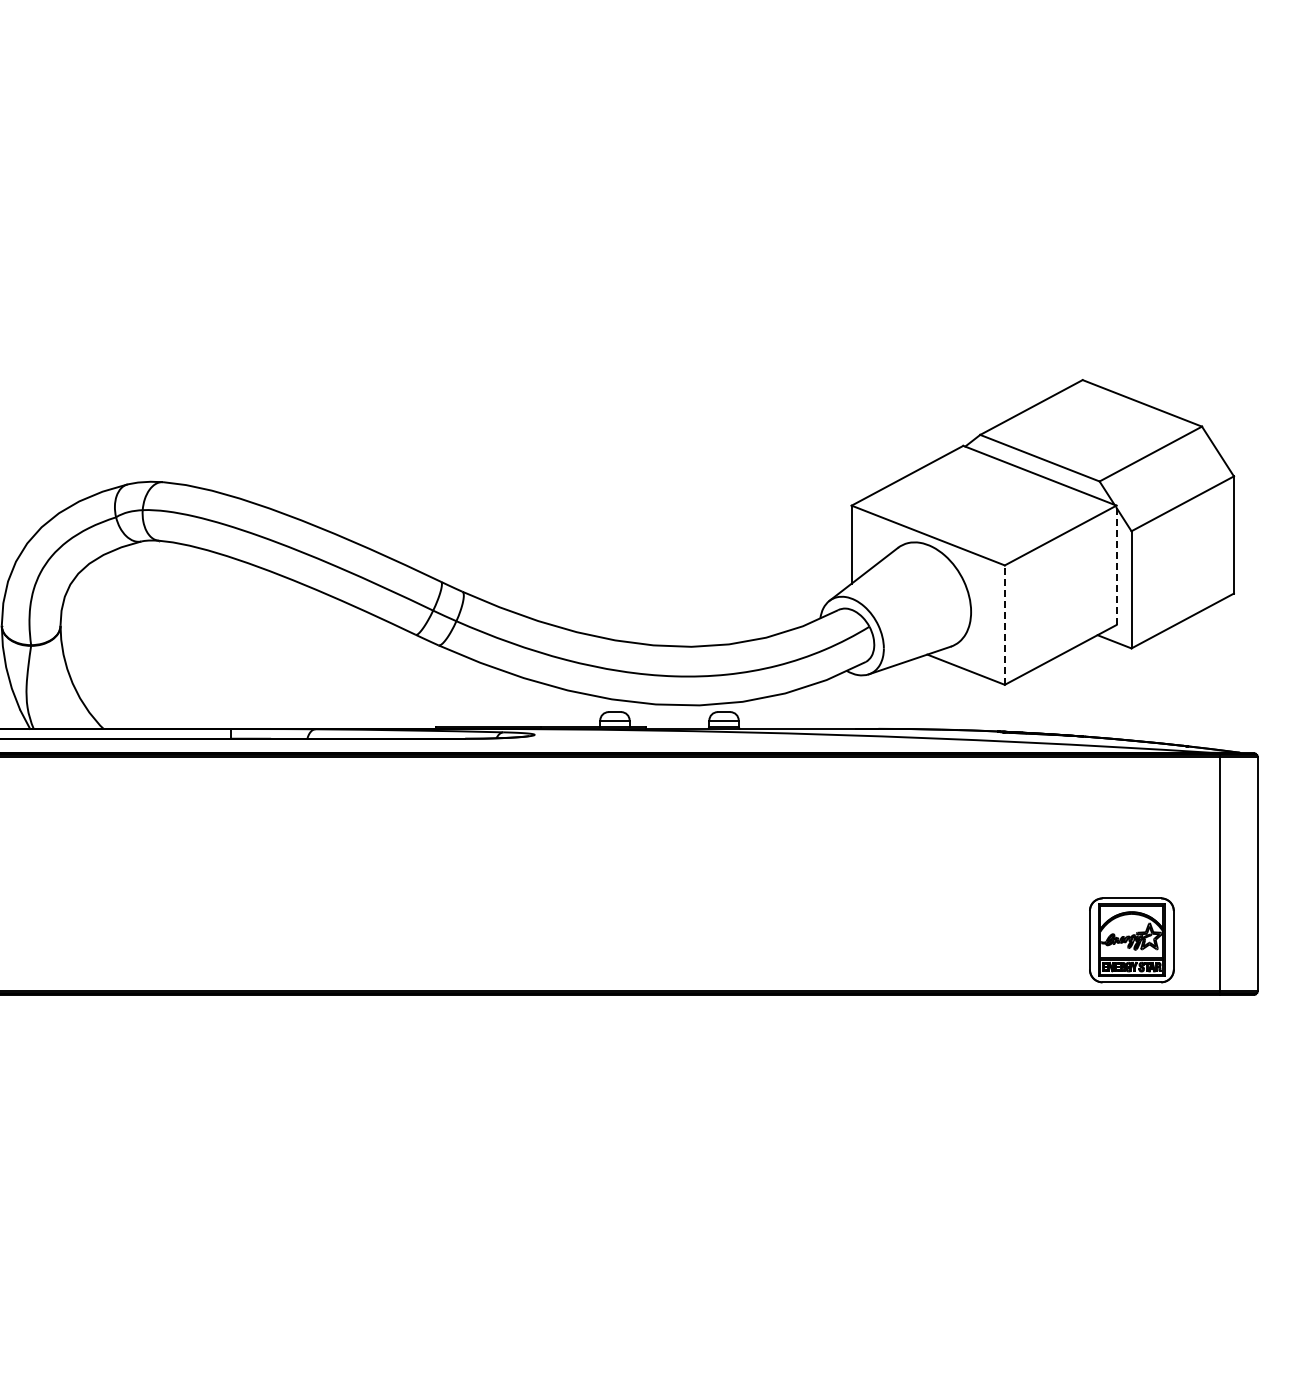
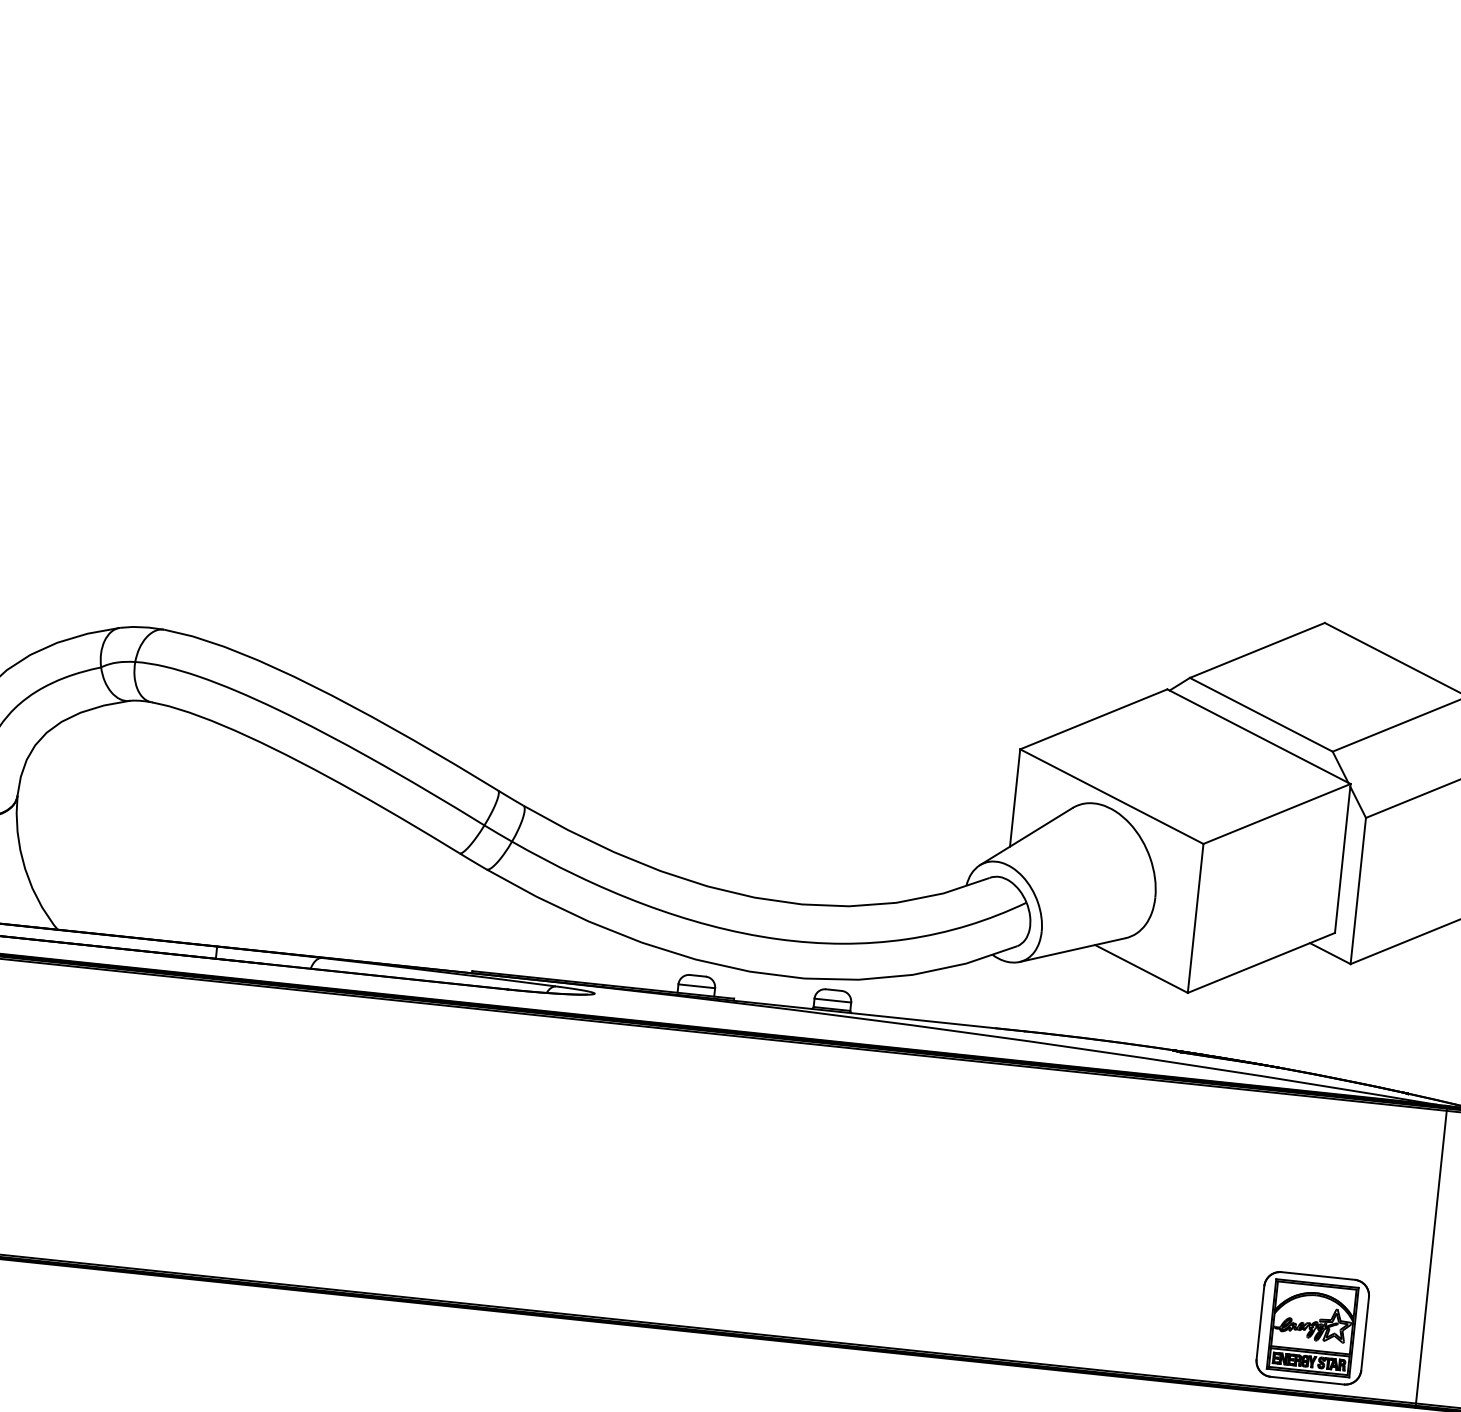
line: (1116, 565) -> (1342, 858), dashed -> solid
line: (1004, 625) -> (1195, 918), dashed -> solid

